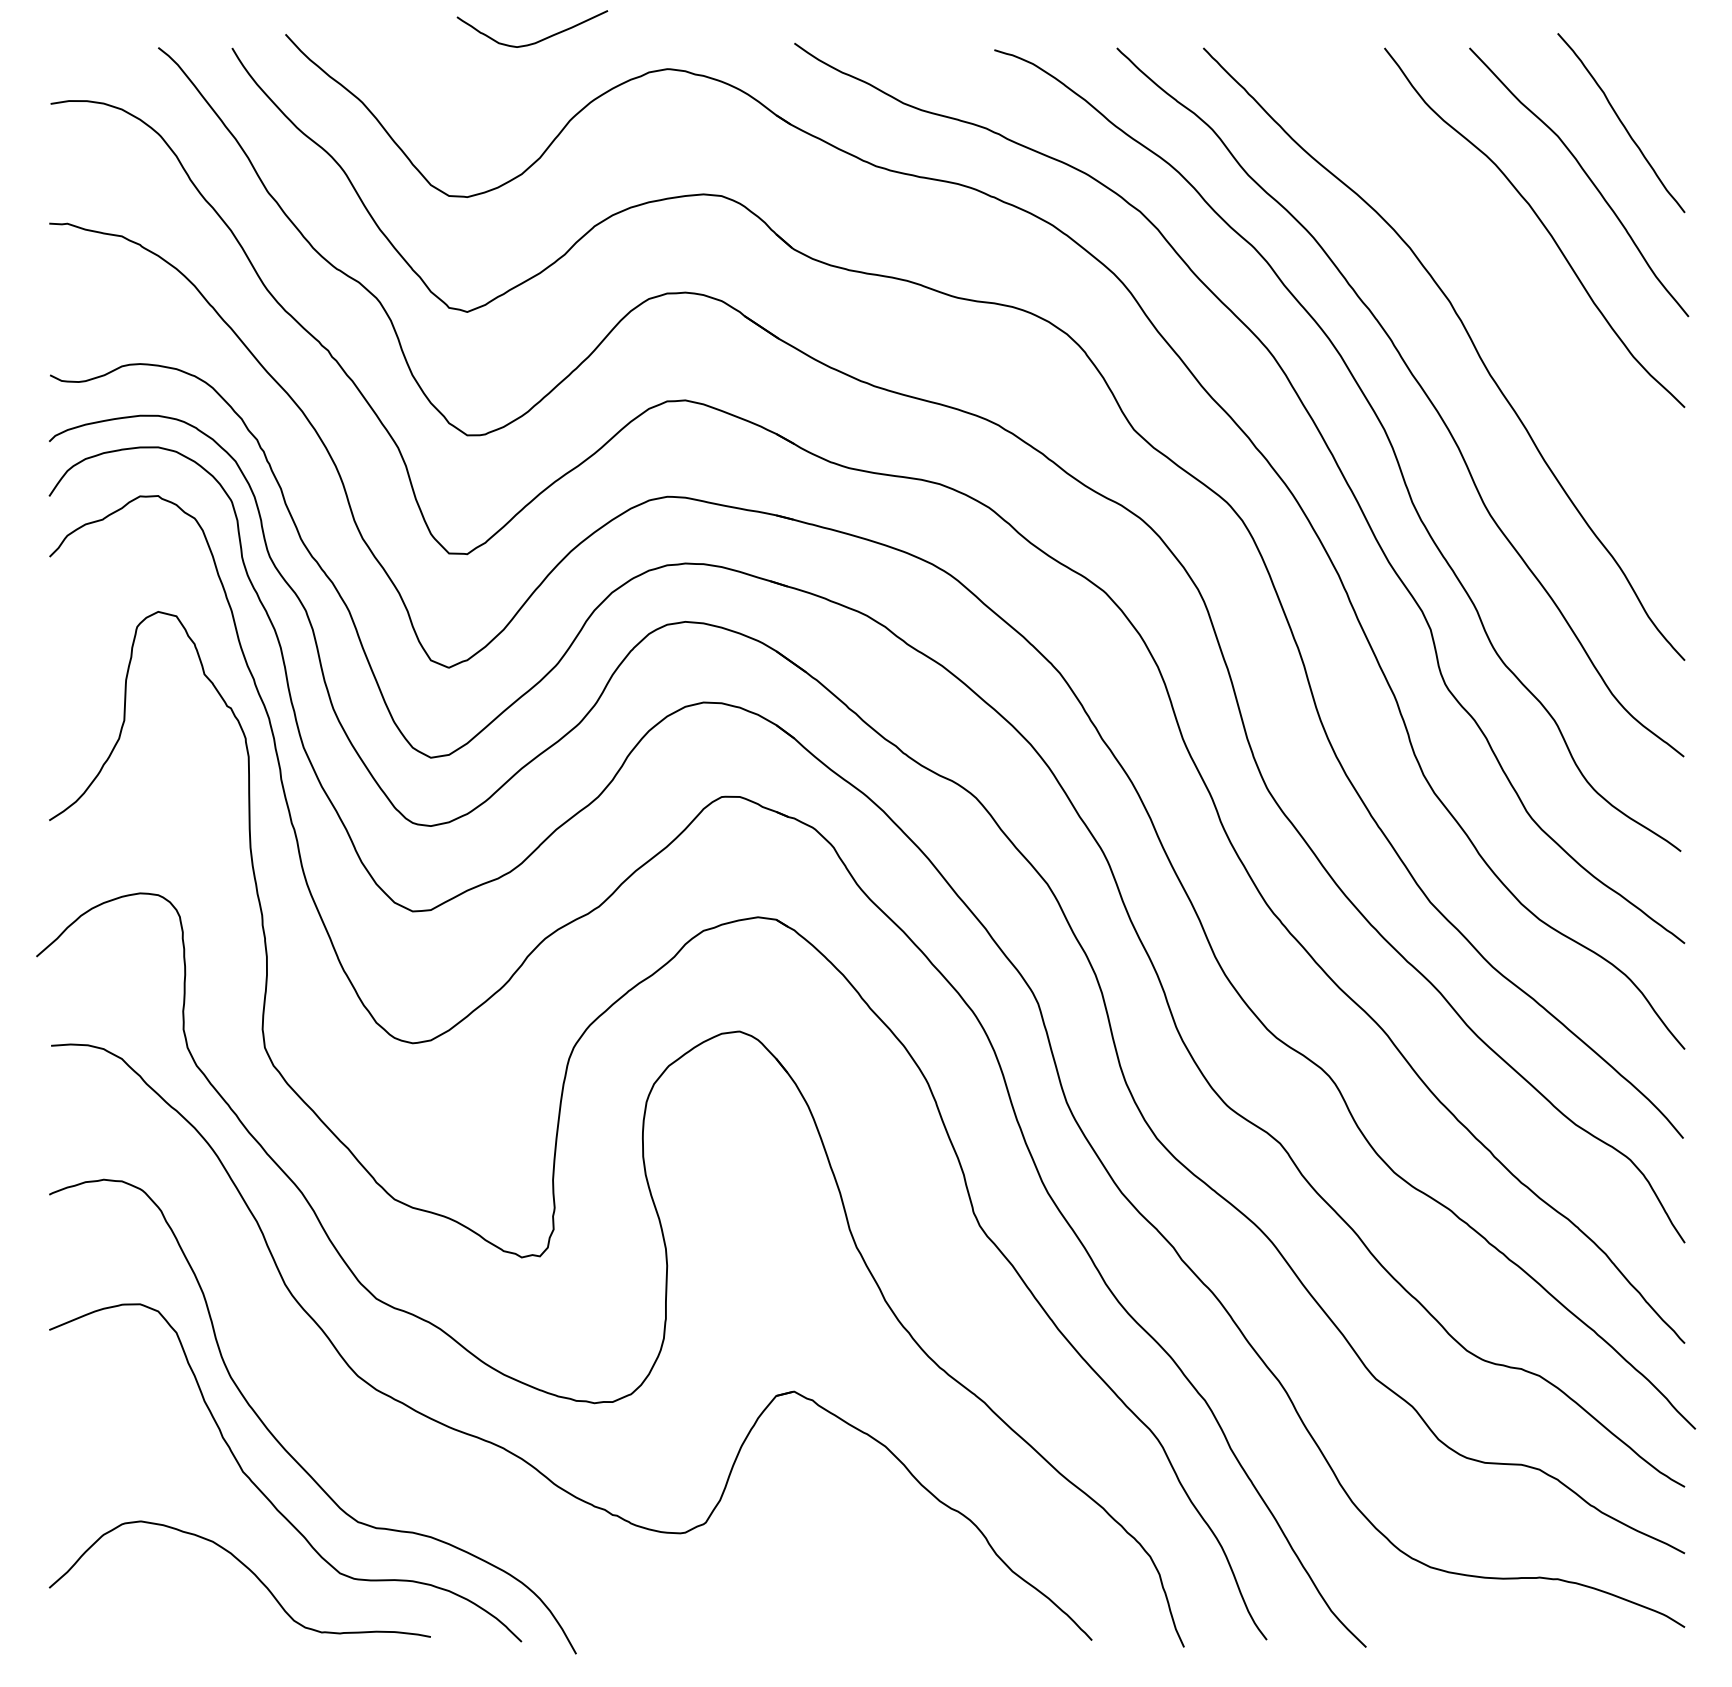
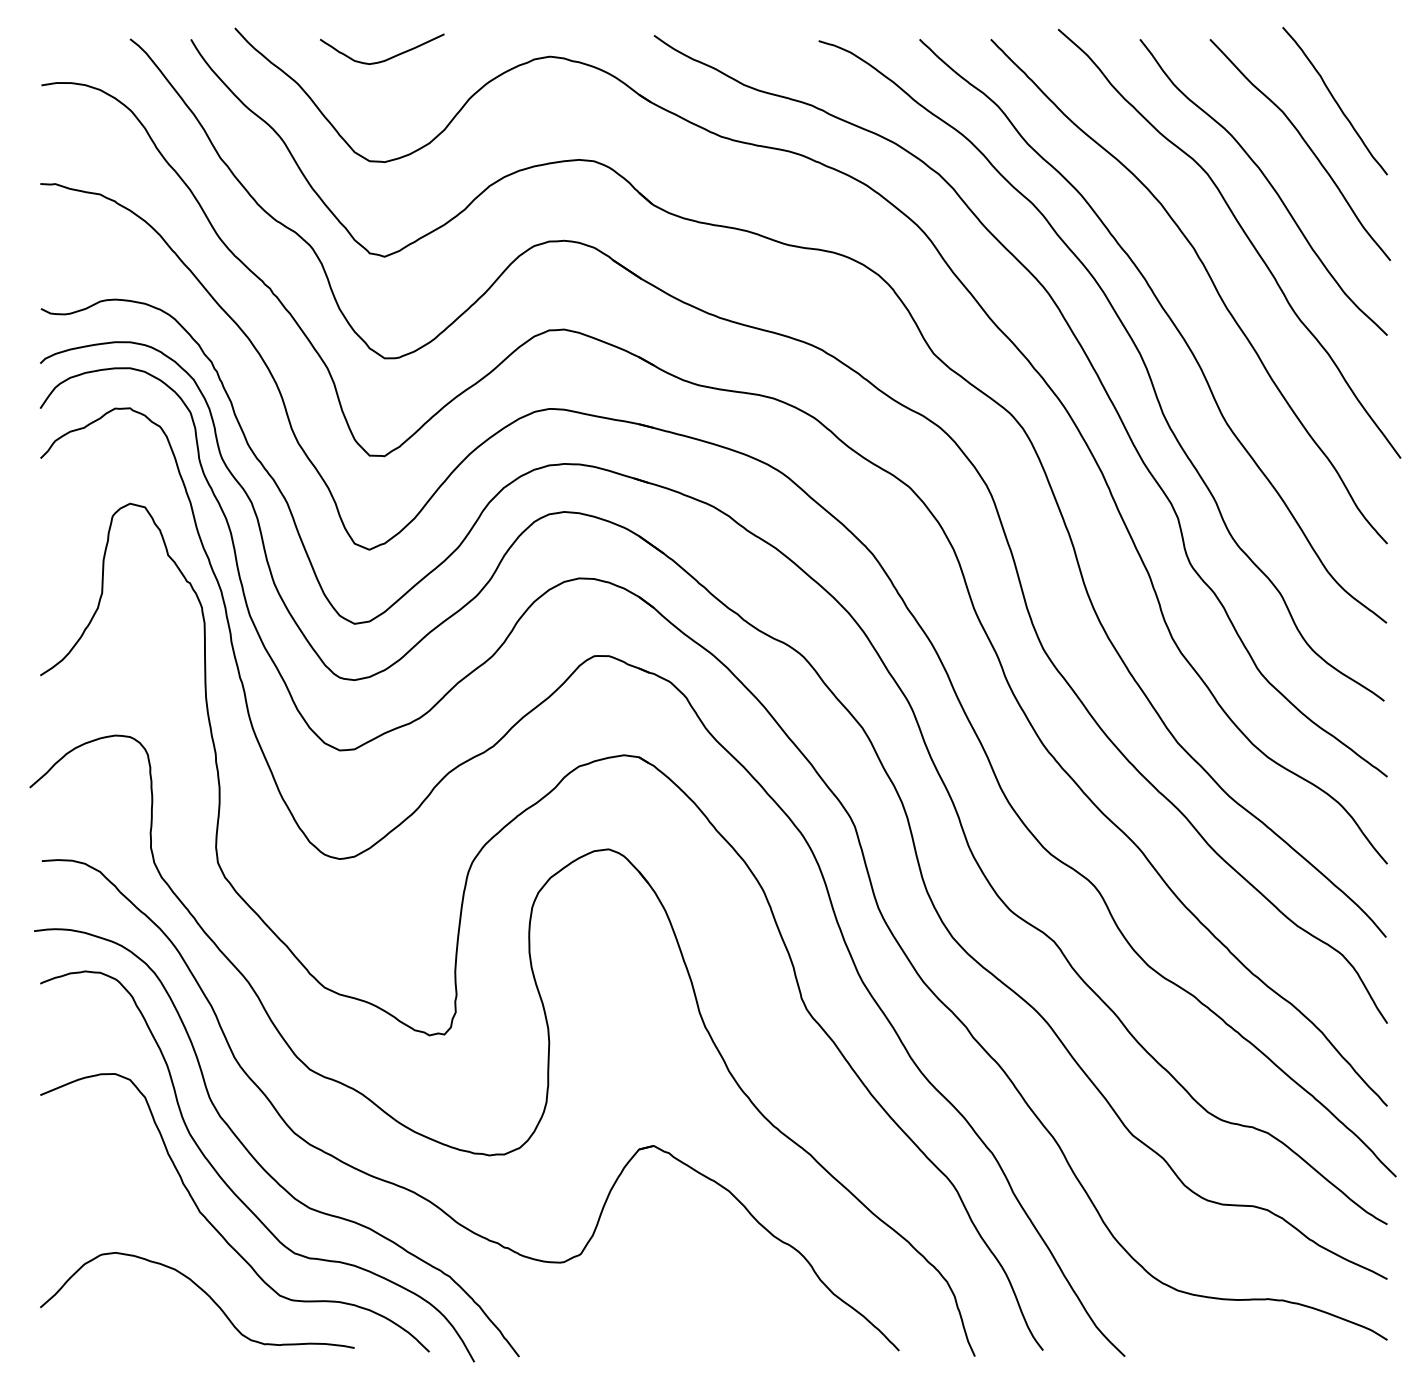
curve: (538, 40) -> (387, 58), moved
curve: (1511, 284) -> (1244, 234), added
curve: (313, 1410) -> (257, 1161), added

